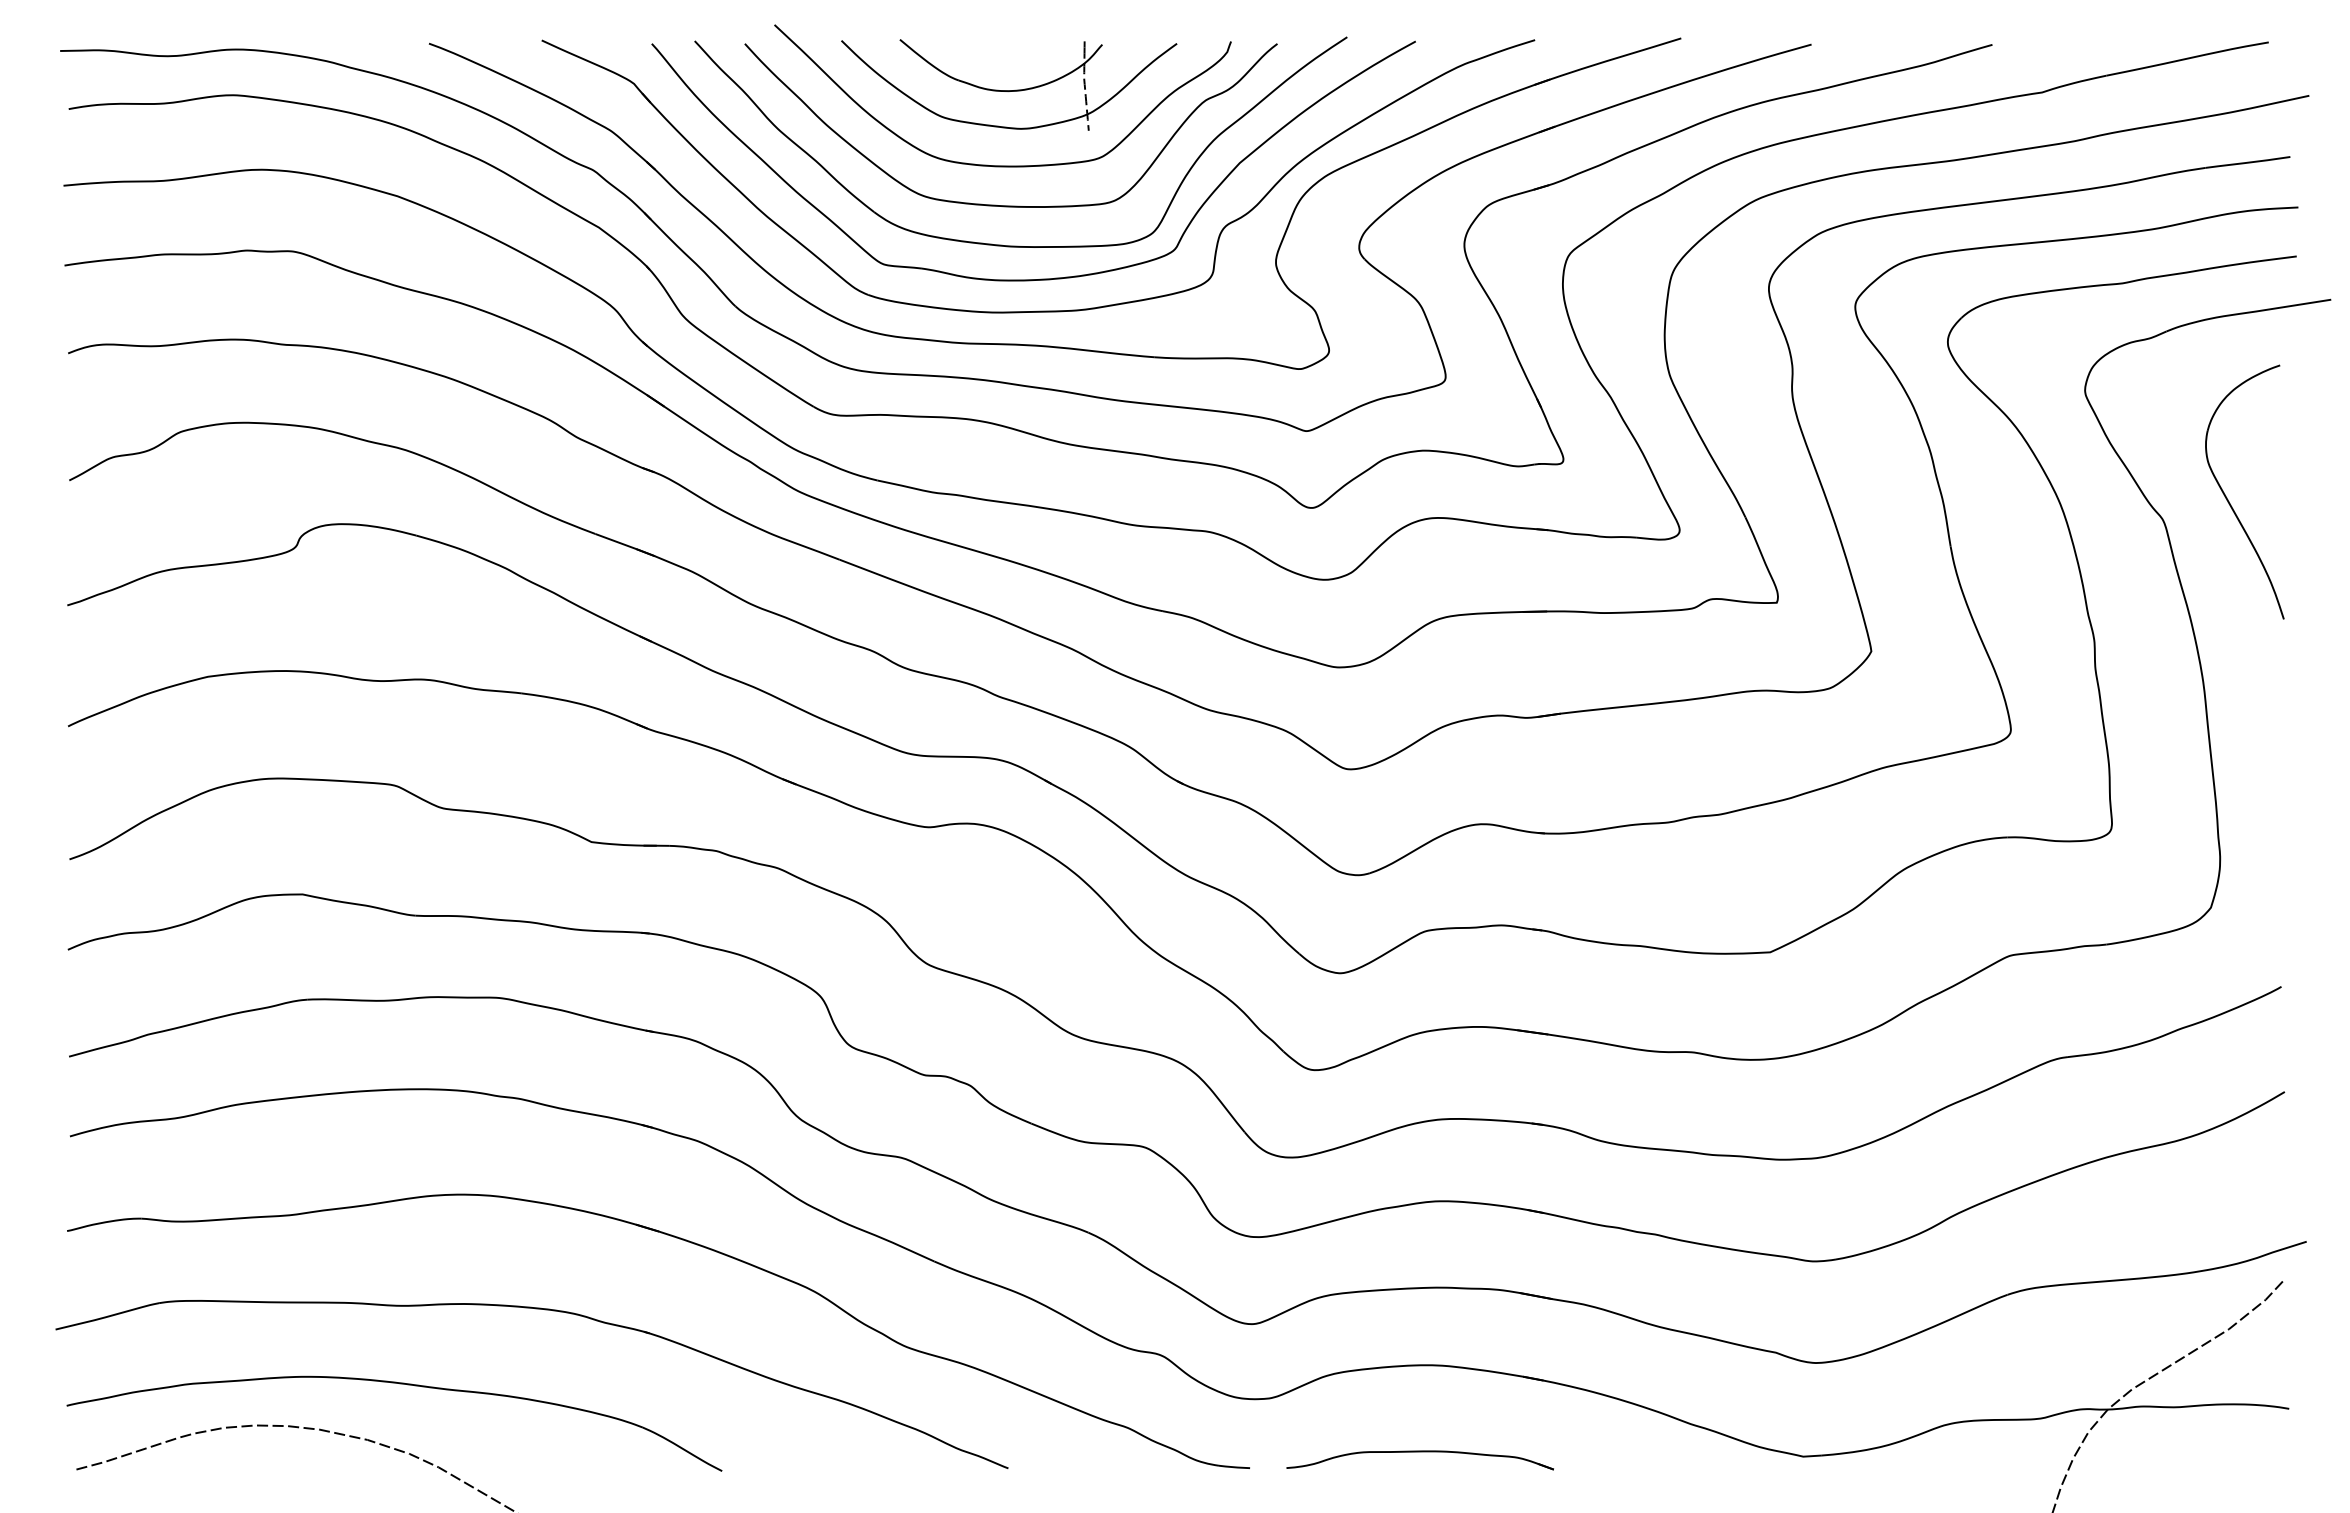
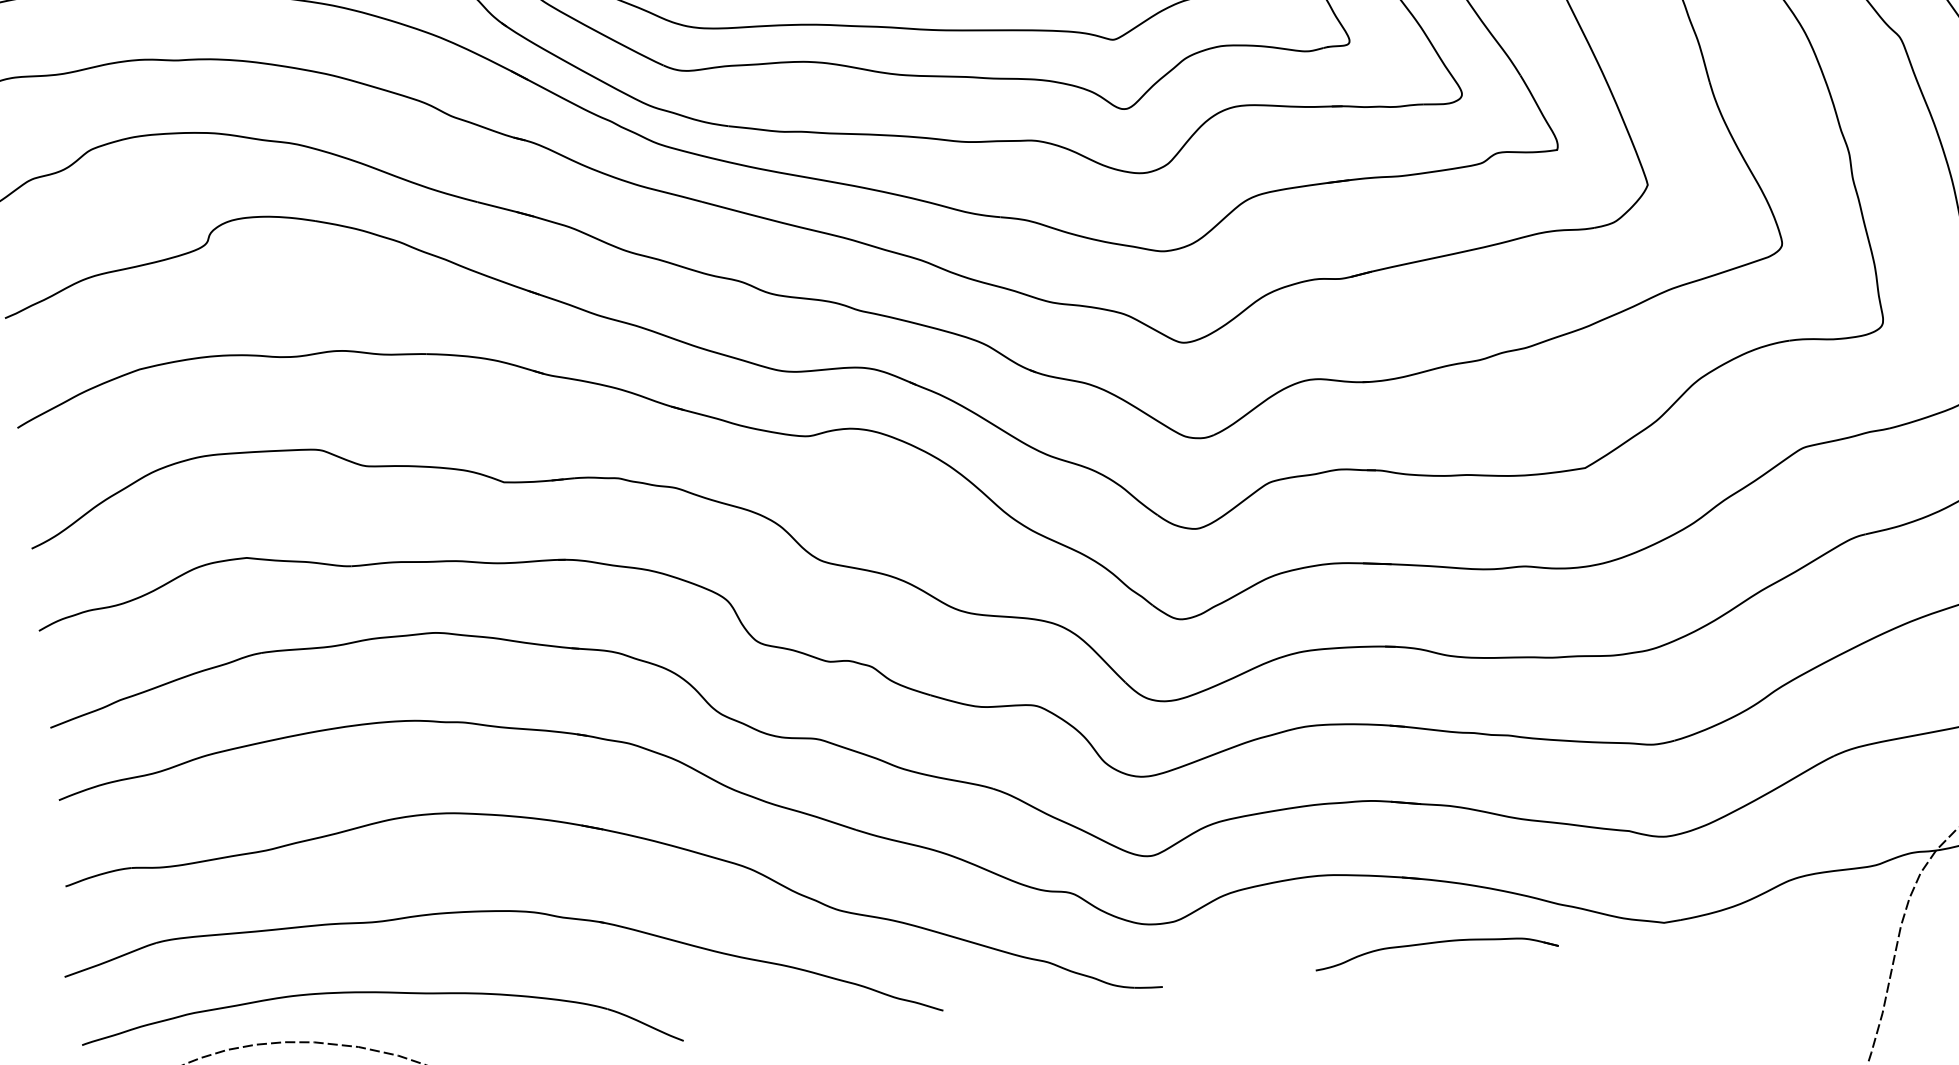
part: (1419, 1452) -> (1435, 943), moved

